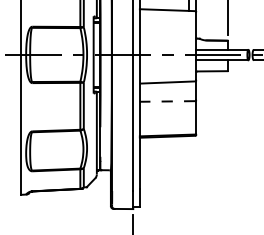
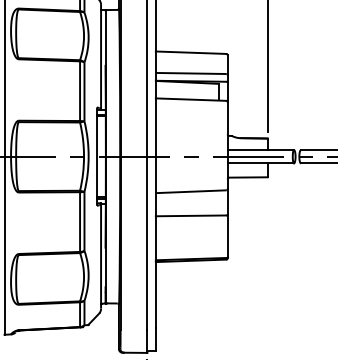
line: (167, 101) -> (190, 215), dashed -> solid

